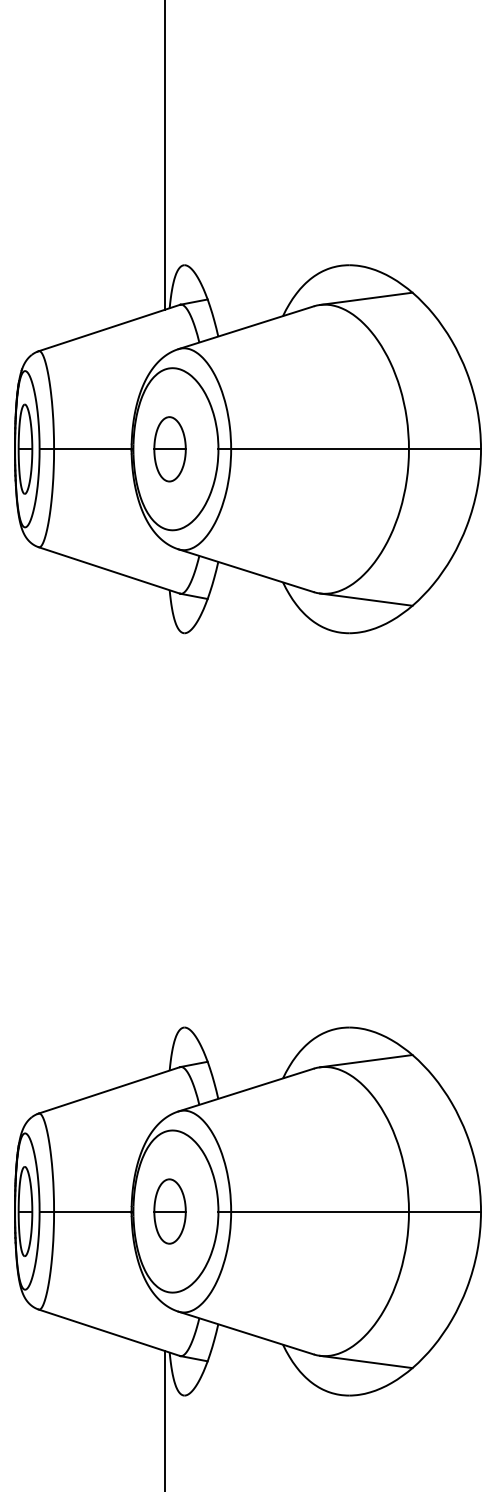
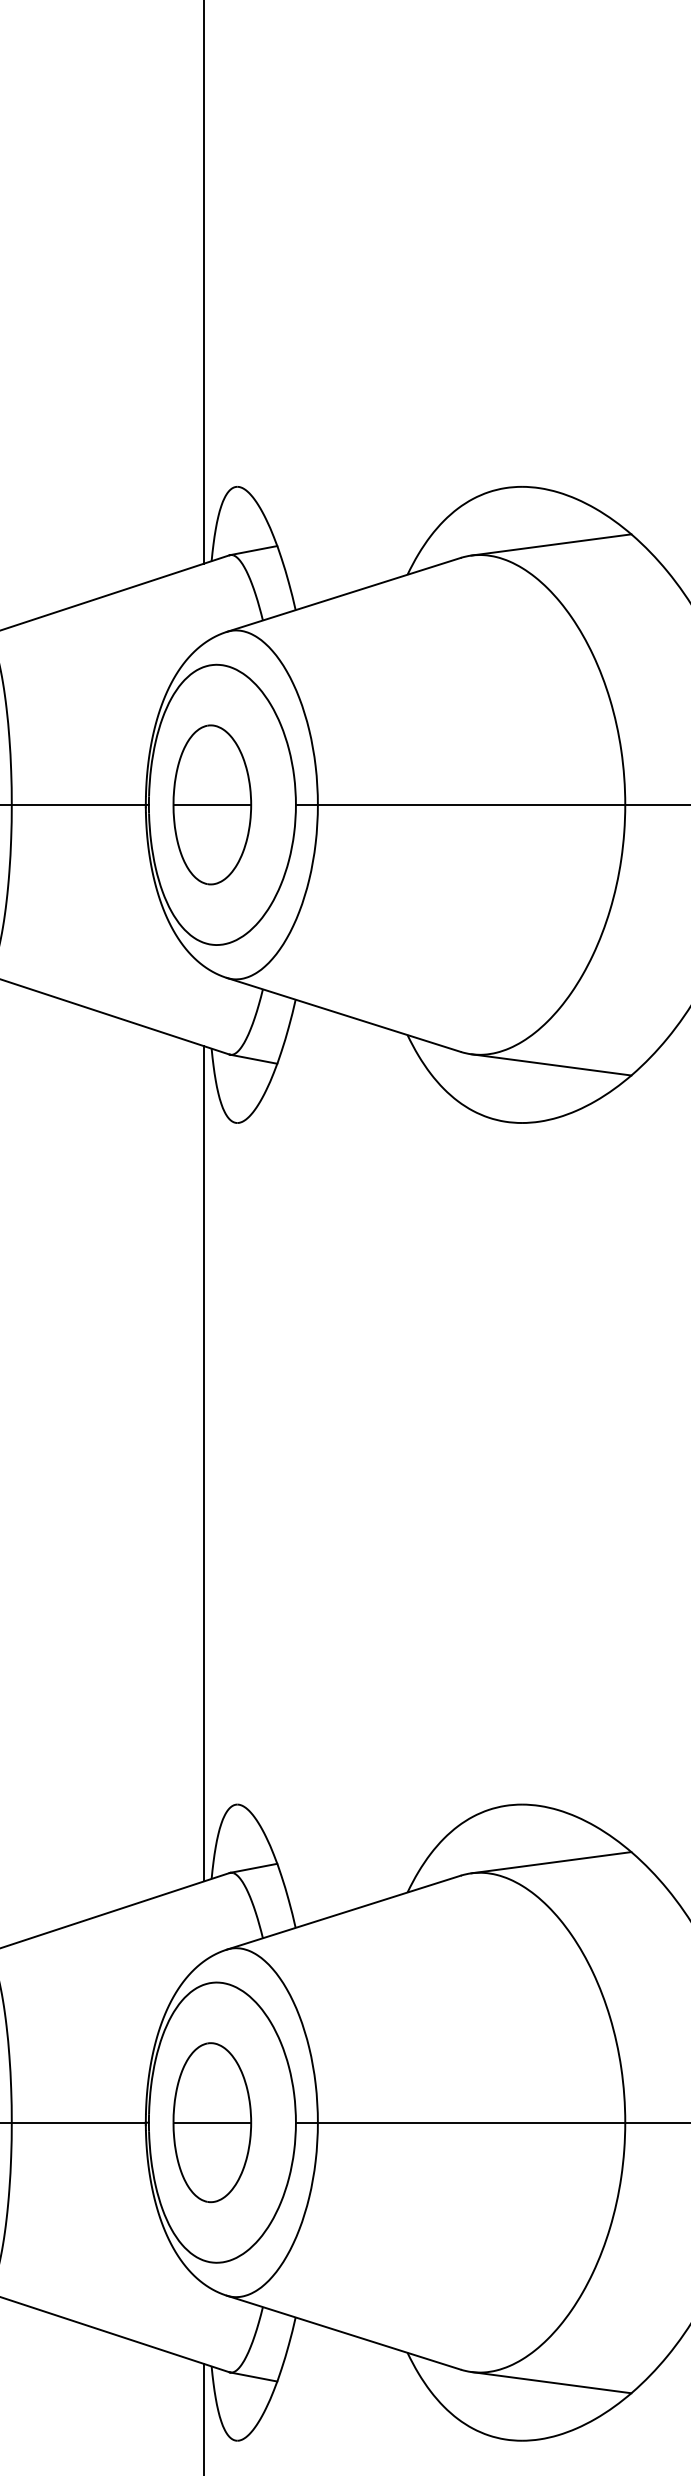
part: (169, 449) -> (211, 805), size x1.43
line: (165, 829) -> (204, 1462), added
part: (169, 1211) -> (211, 2122), size x1.43

